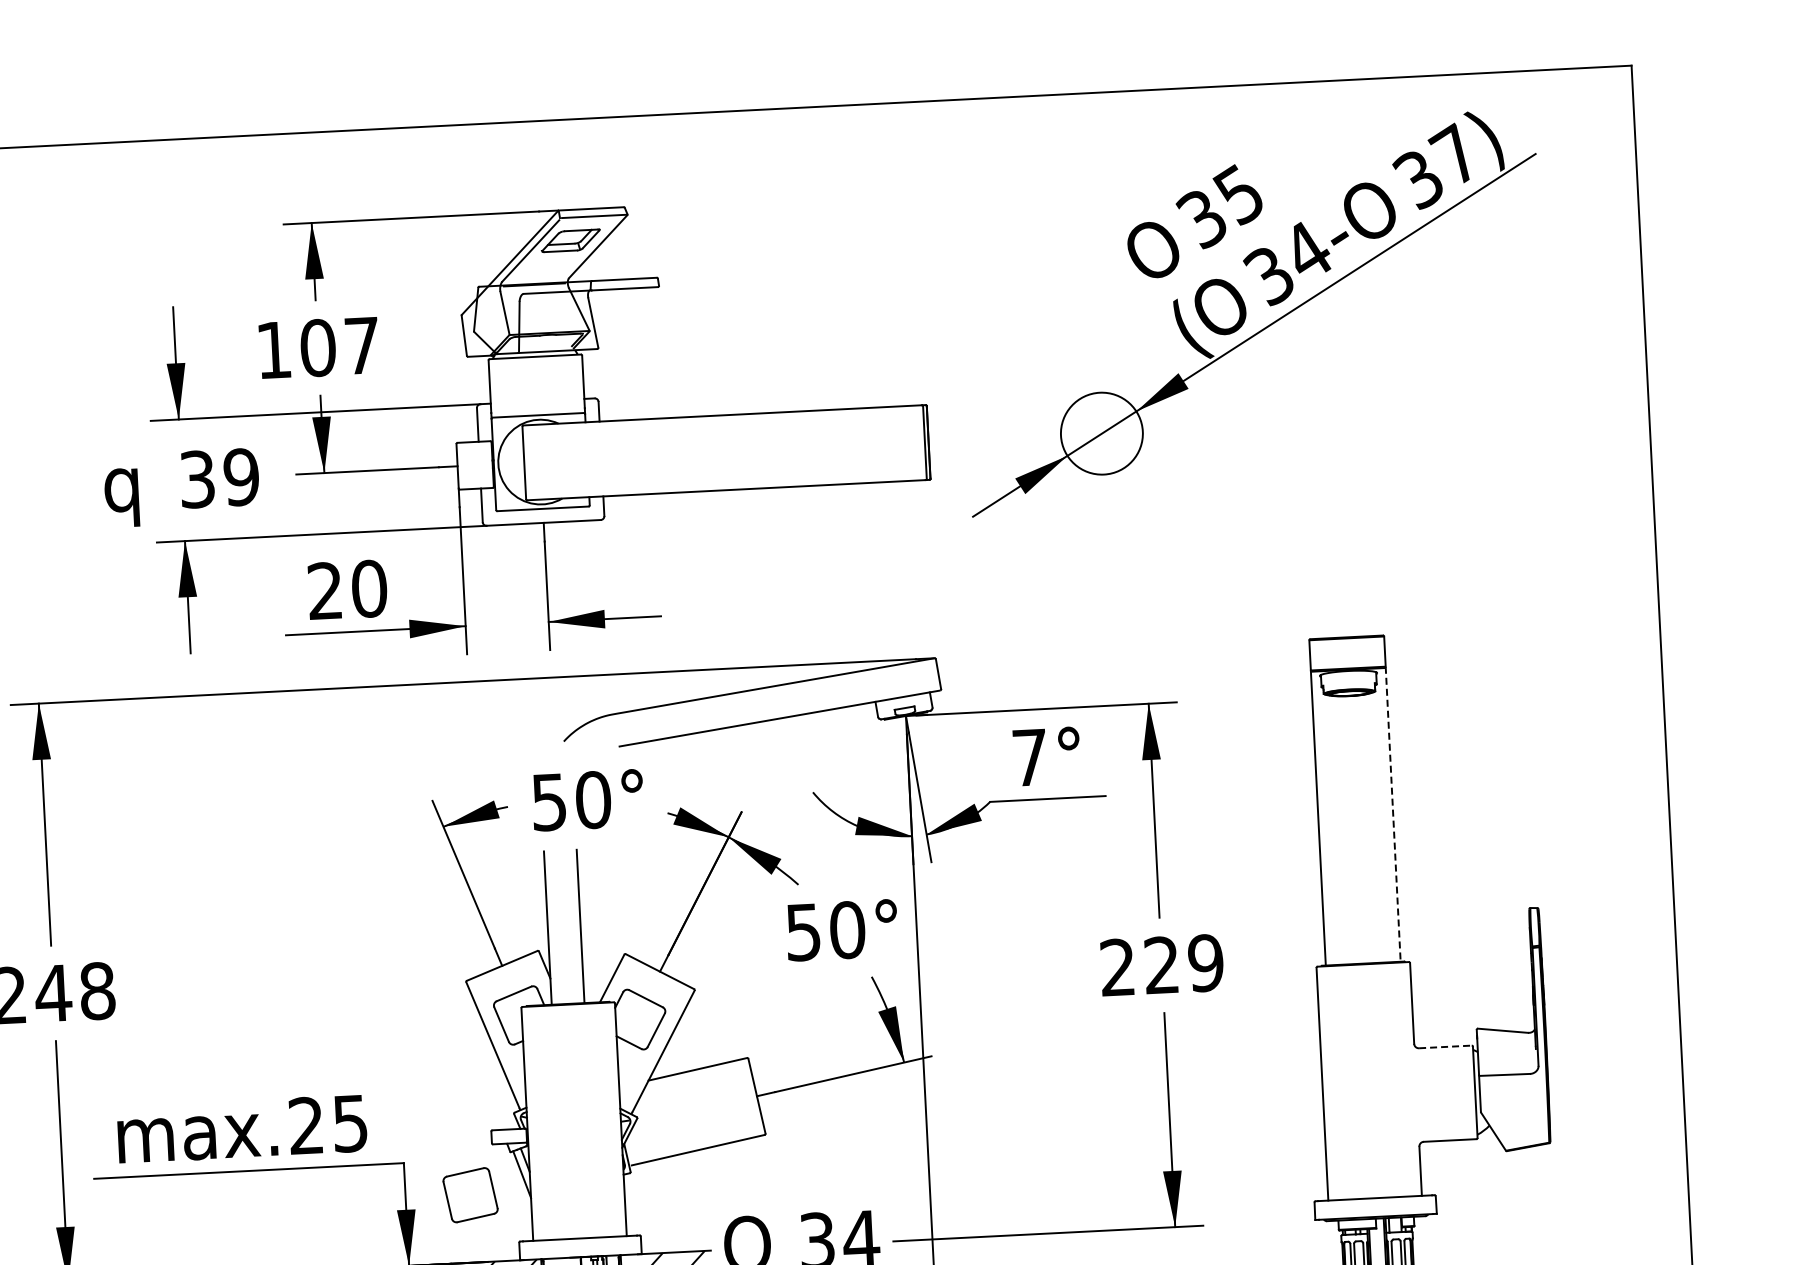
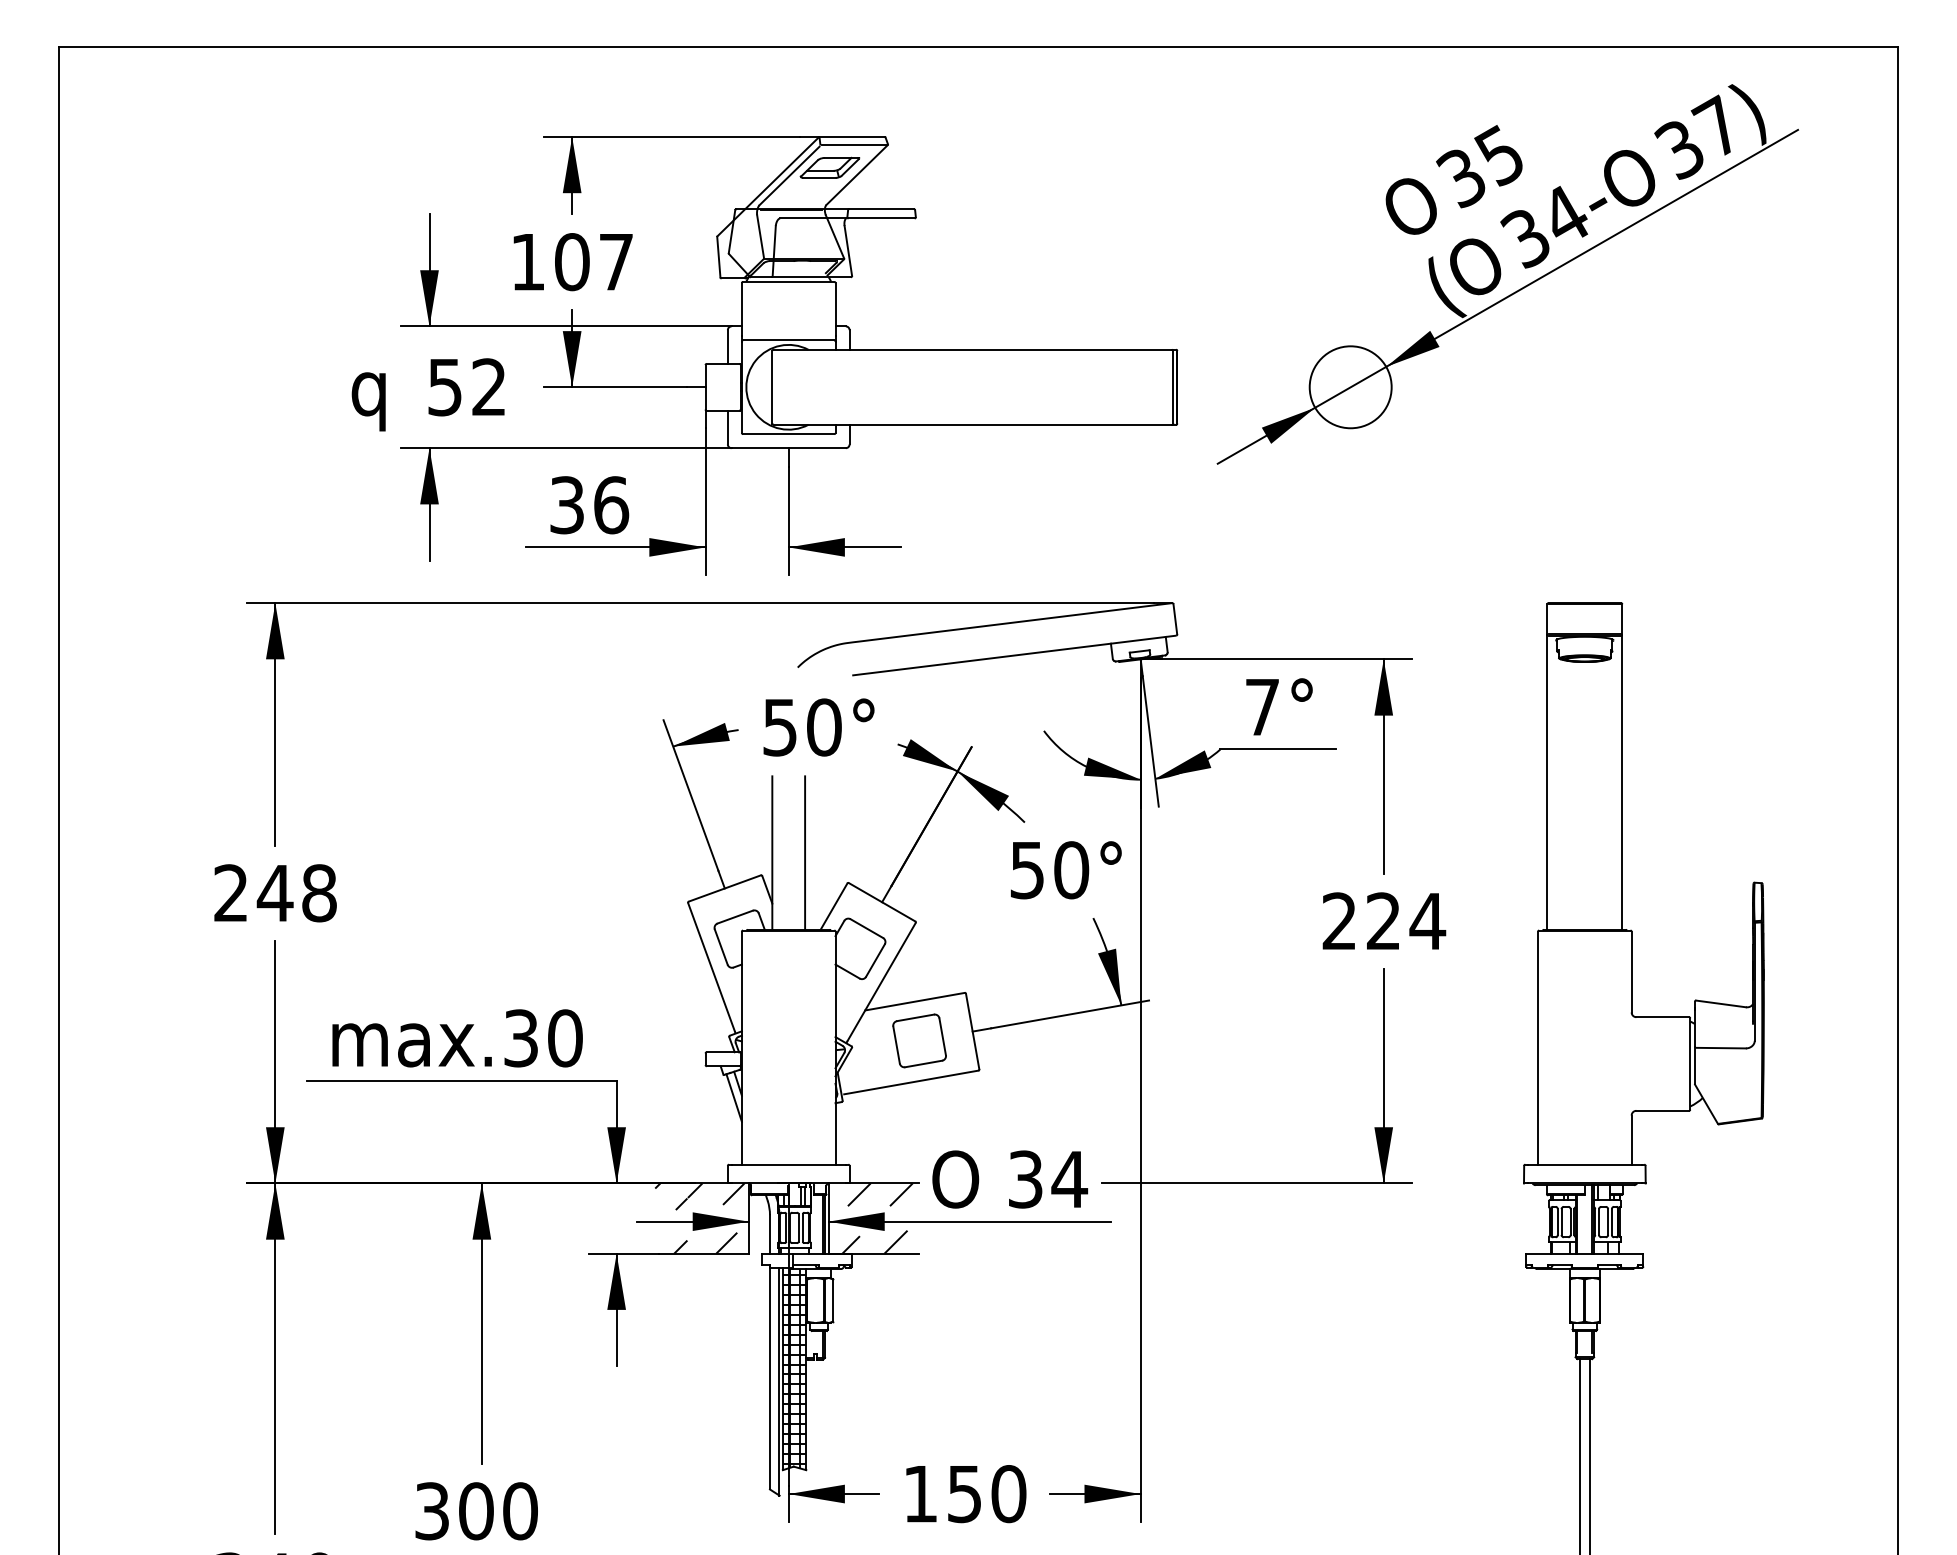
text: (219, 478) -> (467, 387), 39 -> 52
text: (347, 590) -> (589, 505), 20 -> 36
line: (1393, 814) -> (1622, 782), dashed -> solid
text: (1205, 963) -> (1427, 921), 229 -> 224
line: (1446, 1047) -> (1663, 1017), dashed -> solid
text: (328, 1124) -> (543, 1038), max.25 -> max.30
part: (470, 1194) -> (919, 1040), moved

